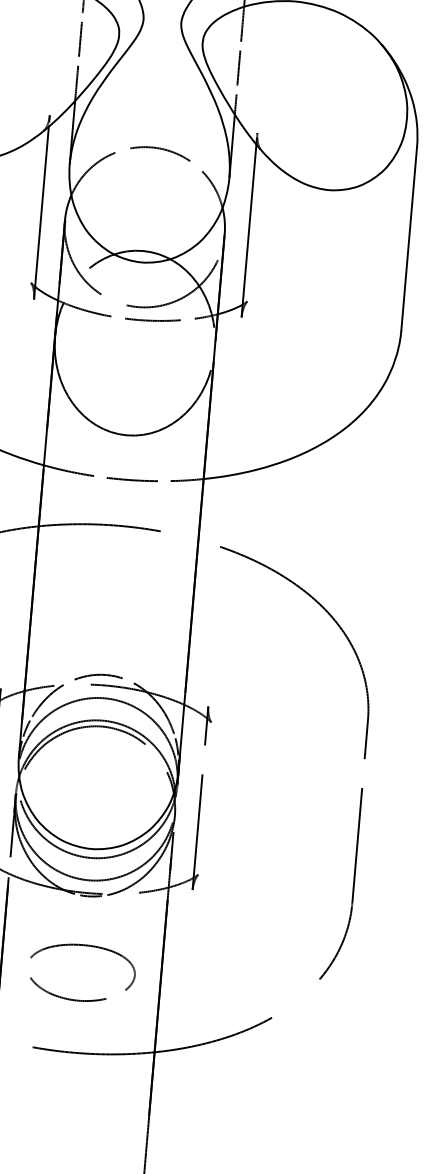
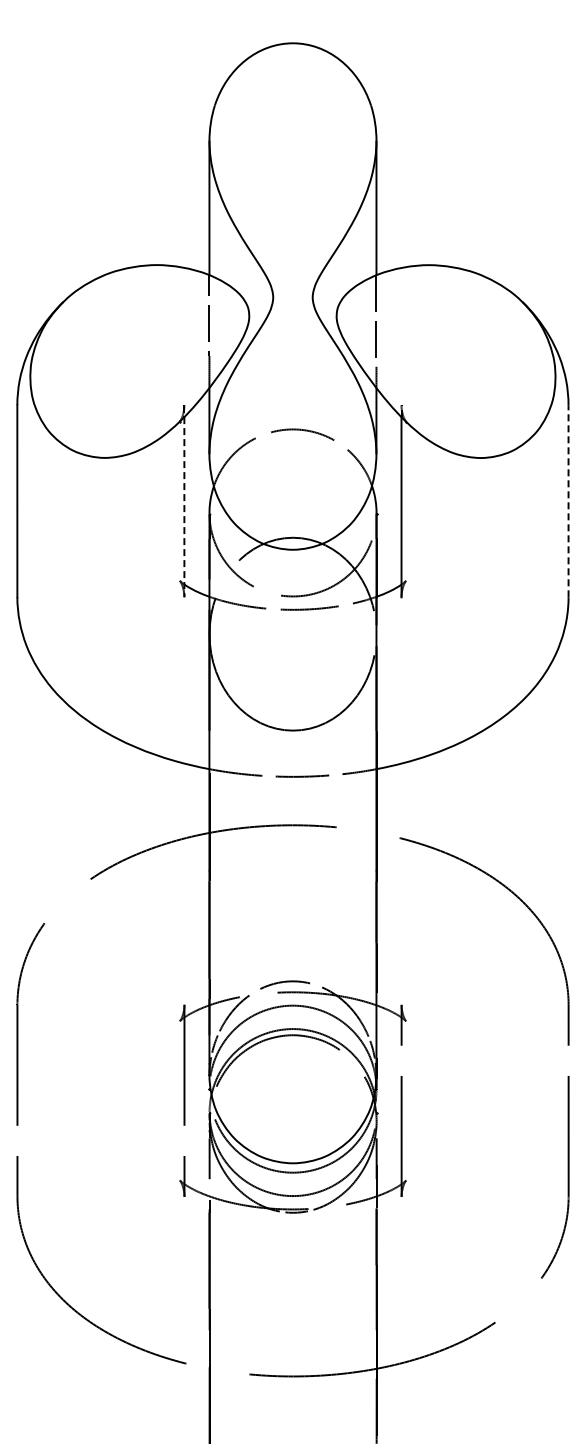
line: (41, 213) -> (184, 507), solid -> dashed
line: (409, 237) -> (568, 500), solid -> dashed
part: (84, 945) -> (294, 1264), removed

